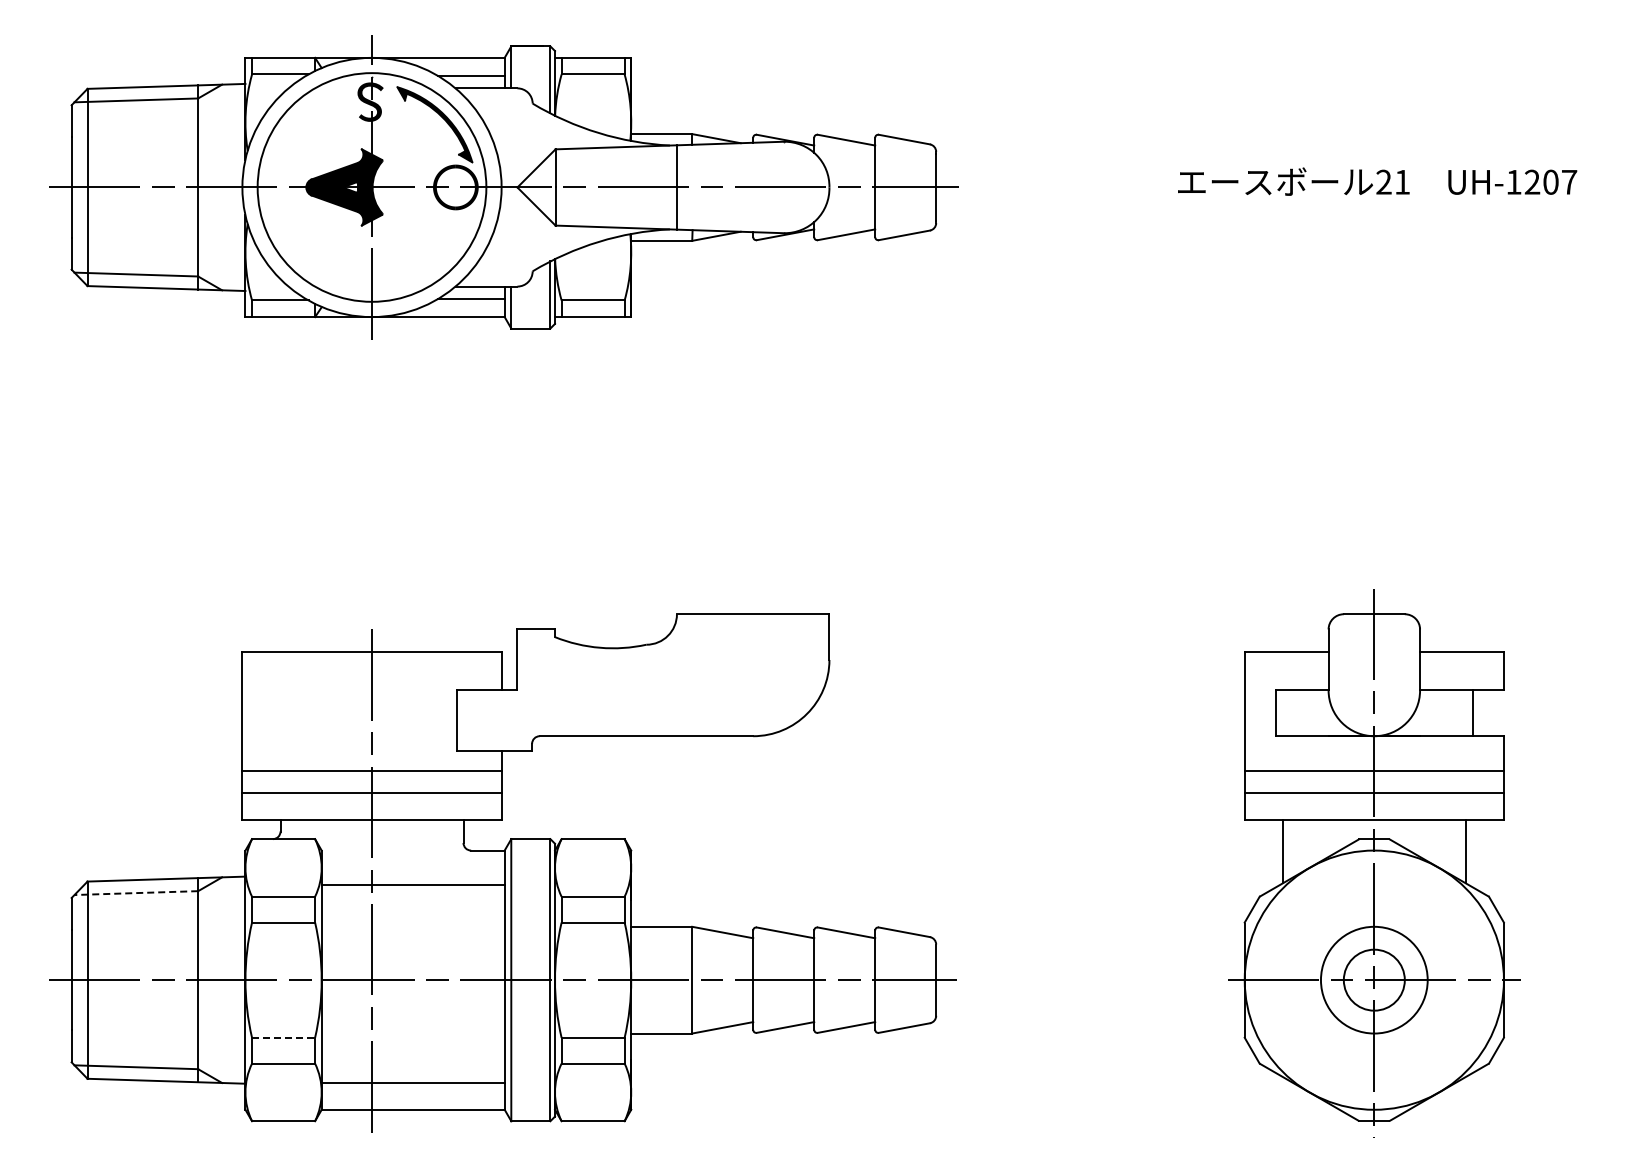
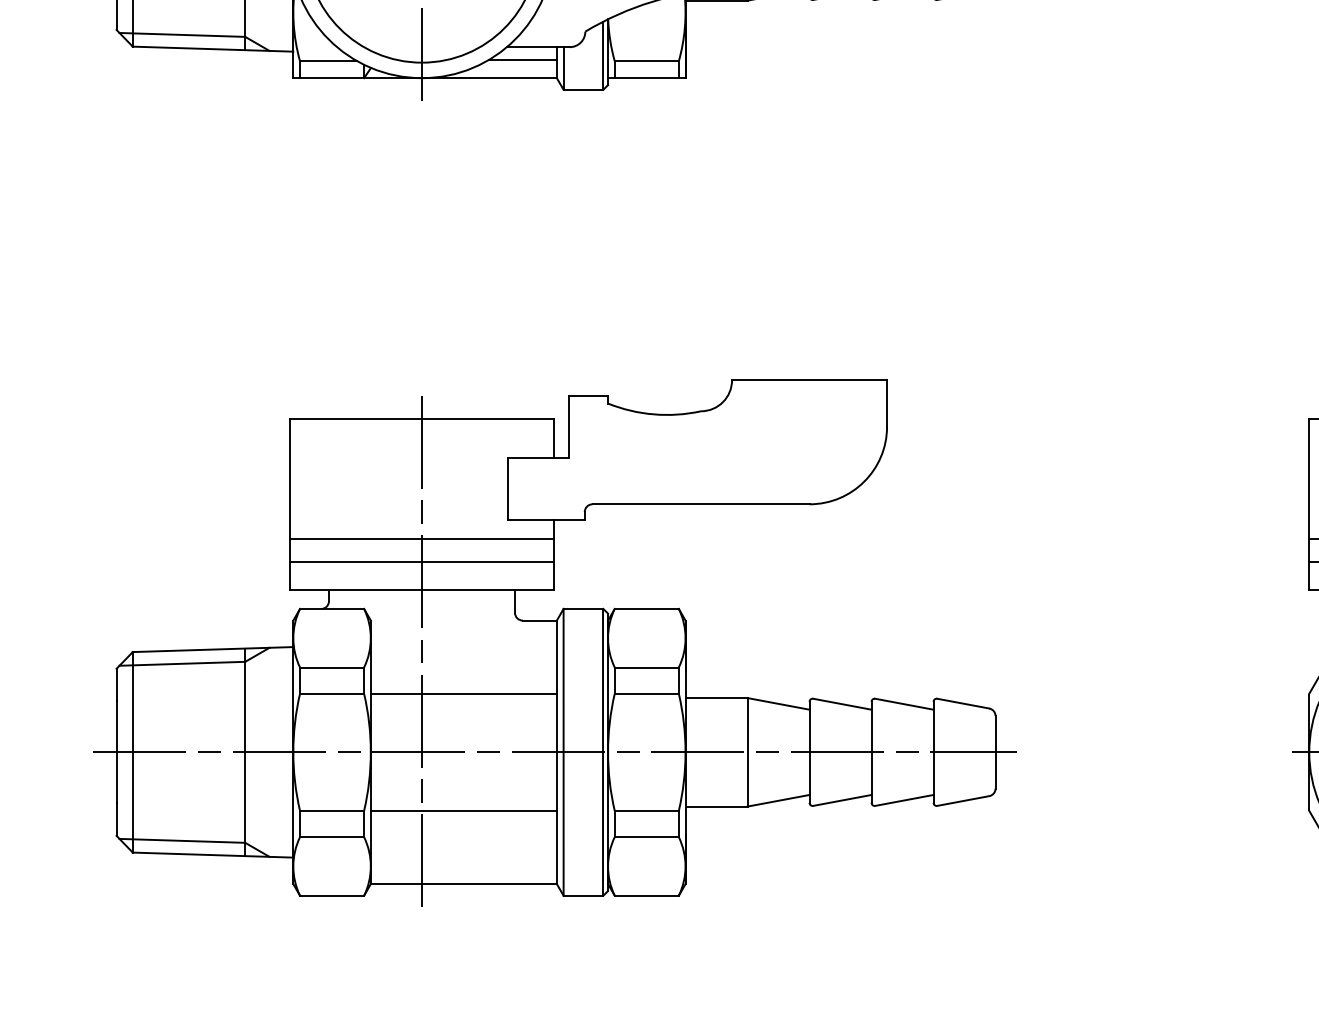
line: (412, 884) -> (463, 693), moved
line: (136, 893) -> (182, 664), dashed -> solid
line: (283, 1037) -> (332, 810), dashed -> solid
line: (412, 1082) -> (463, 810), moved

